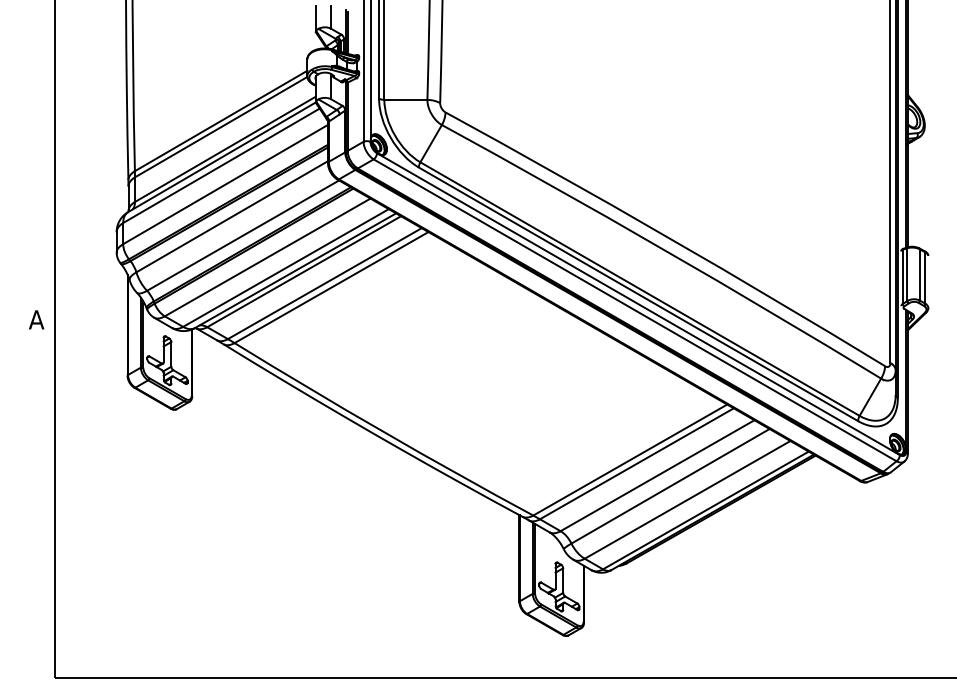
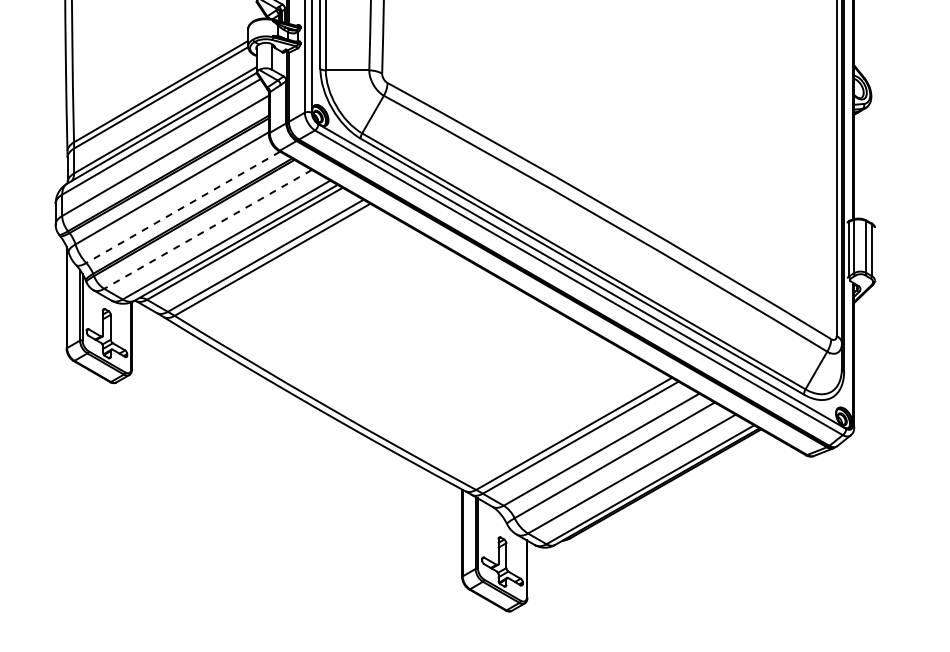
line: (243, 235) -> (183, 207), solid -> dashed
line: (267, 257) -> (207, 229), solid -> dashed

